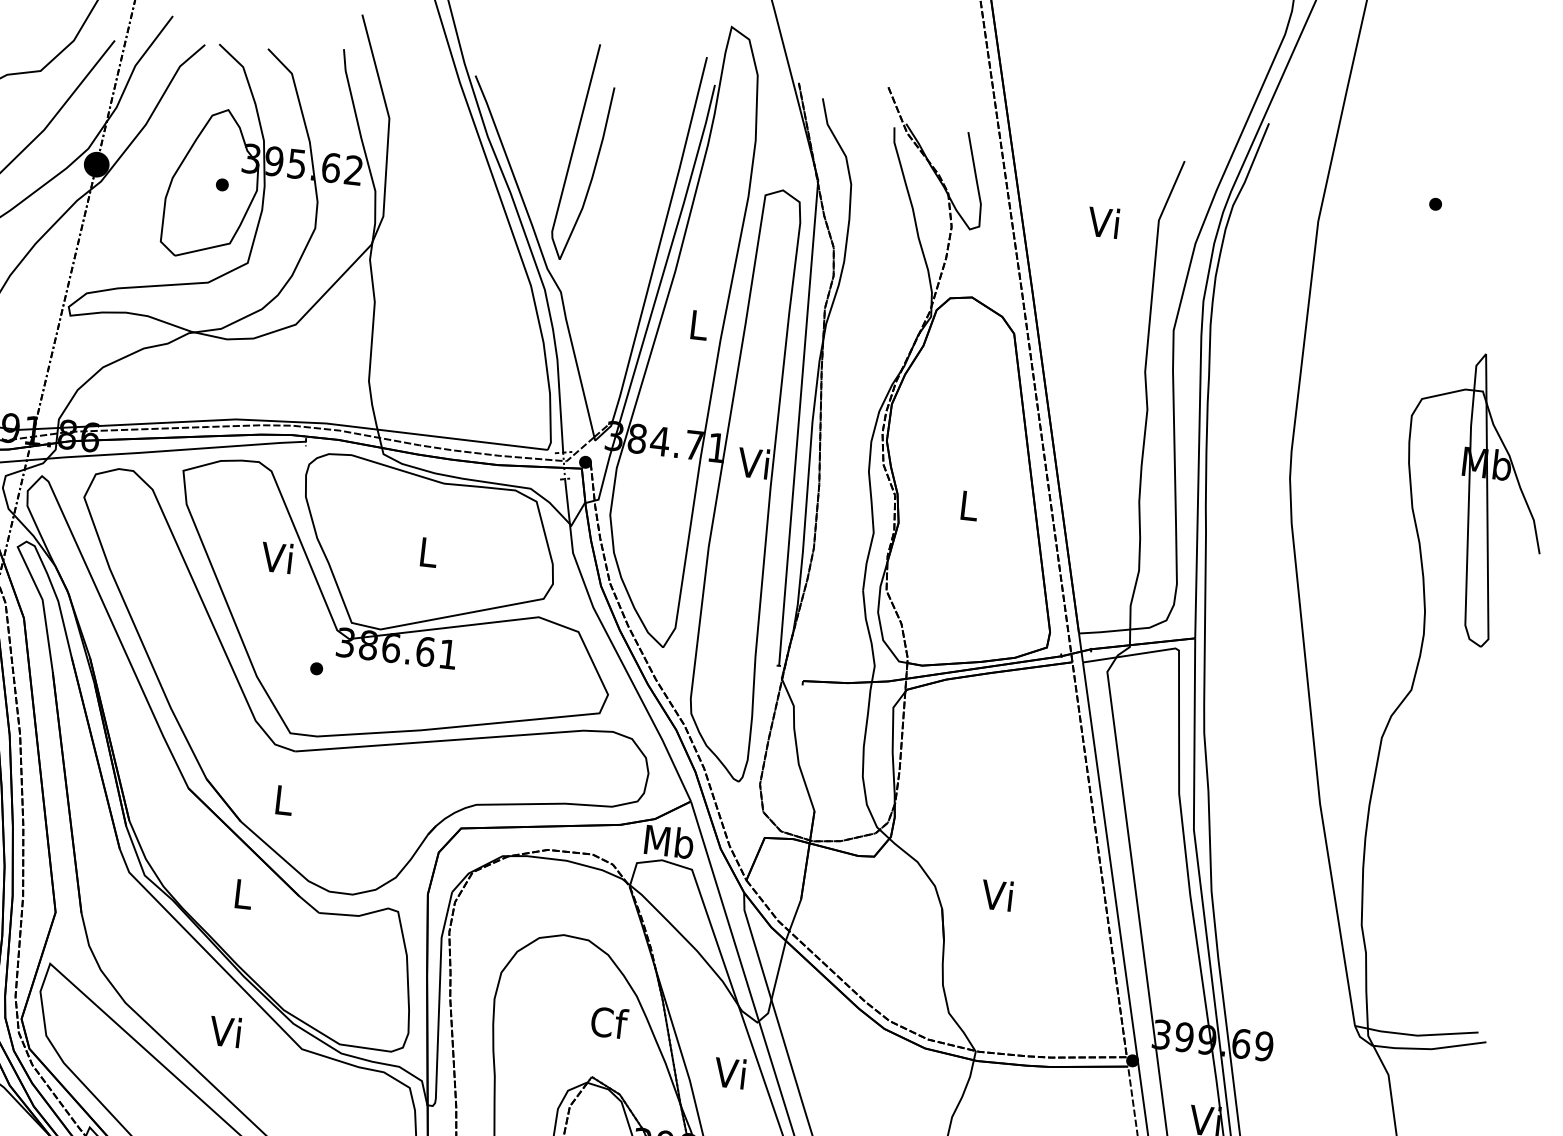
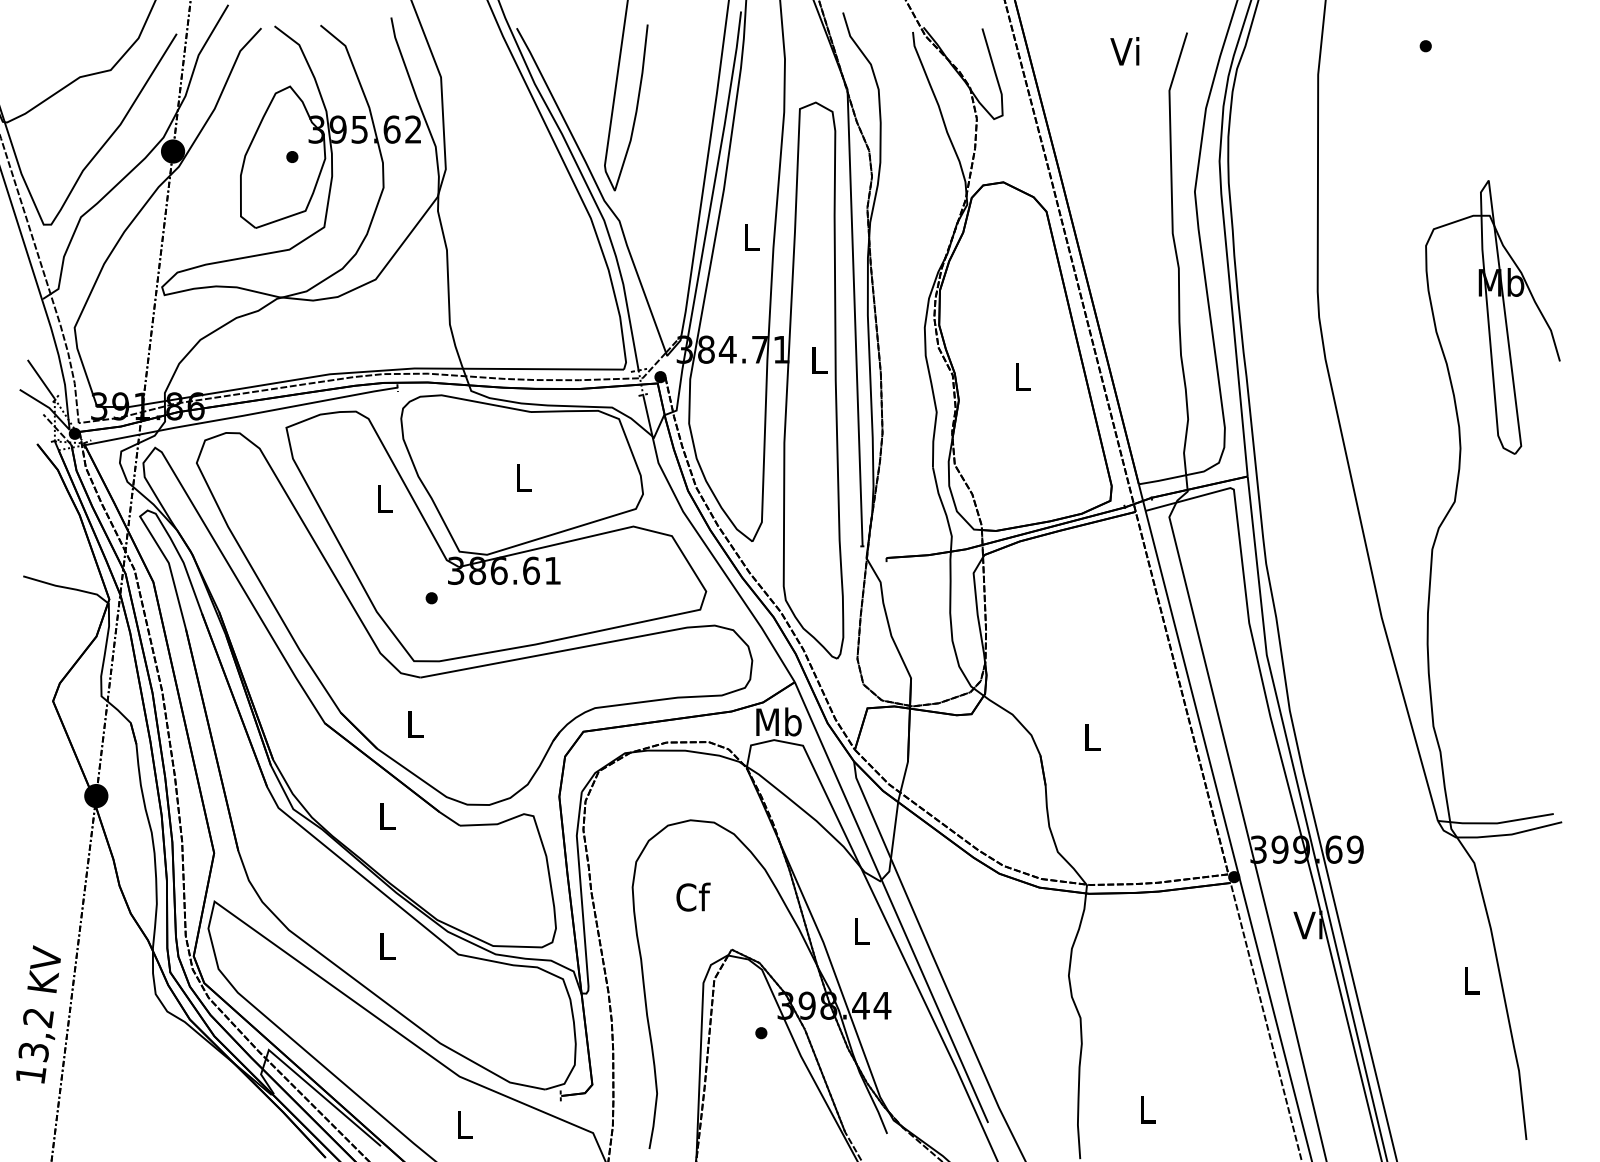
text: (1102, 222) -> (1124, 51), moved
text: (752, 462) -> (816, 359), Vi -> L
text: (276, 557) -> (382, 498), Vi -> L
text: (996, 894) -> (1089, 736), Vi -> L
text: (609, 1022) -> (693, 896), moved
text: (224, 1030) -> (384, 945), Vi -> L
text: (729, 1072) -> (859, 930), Vi -> L

